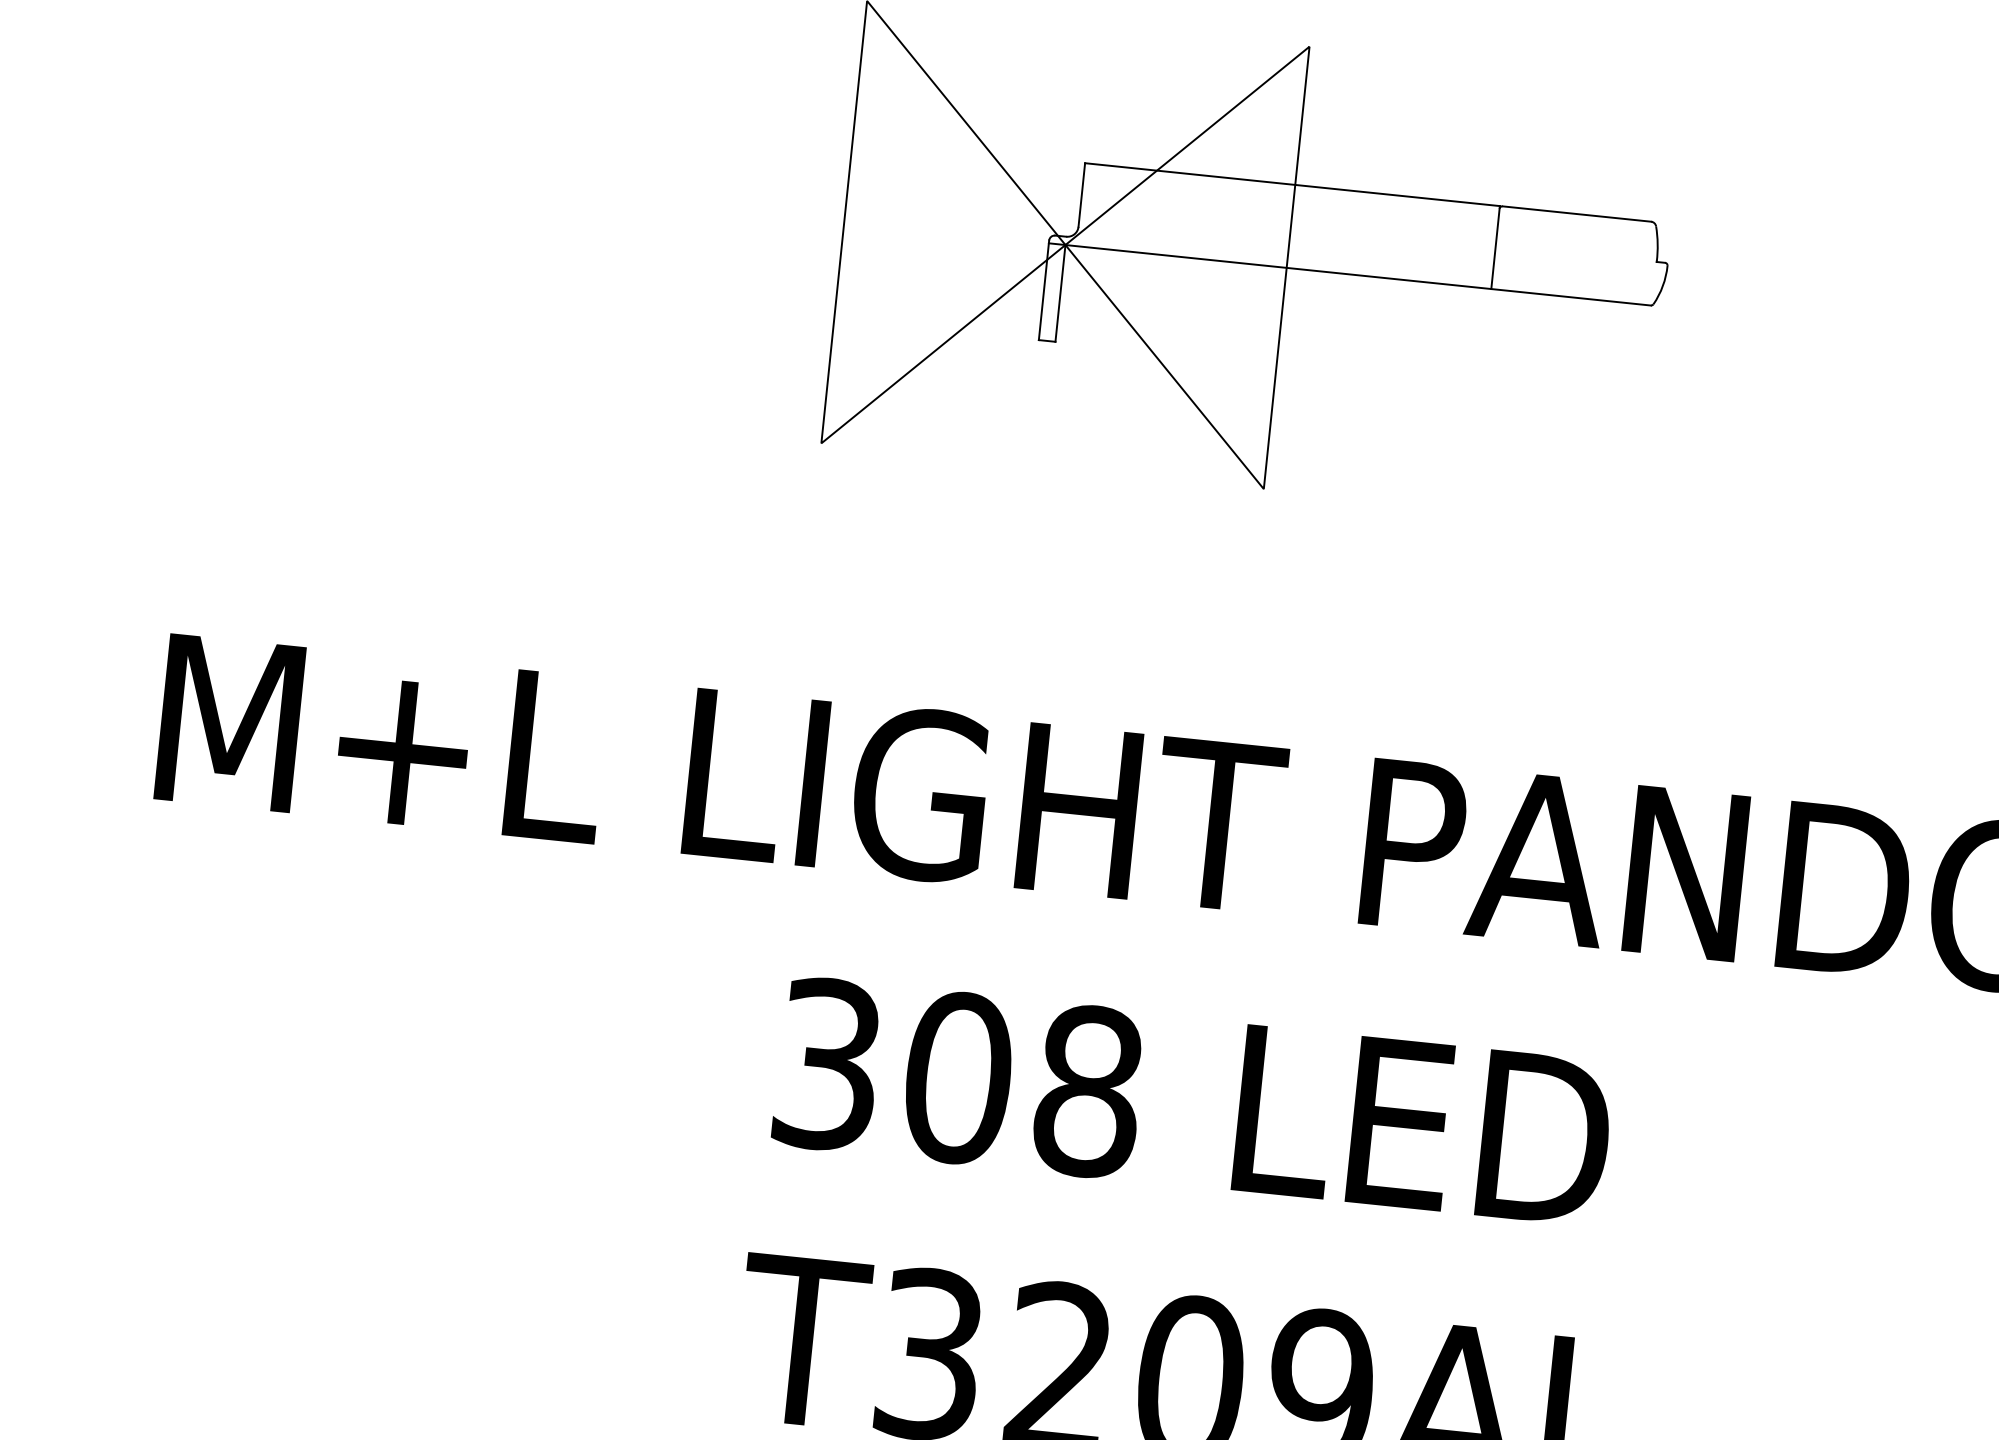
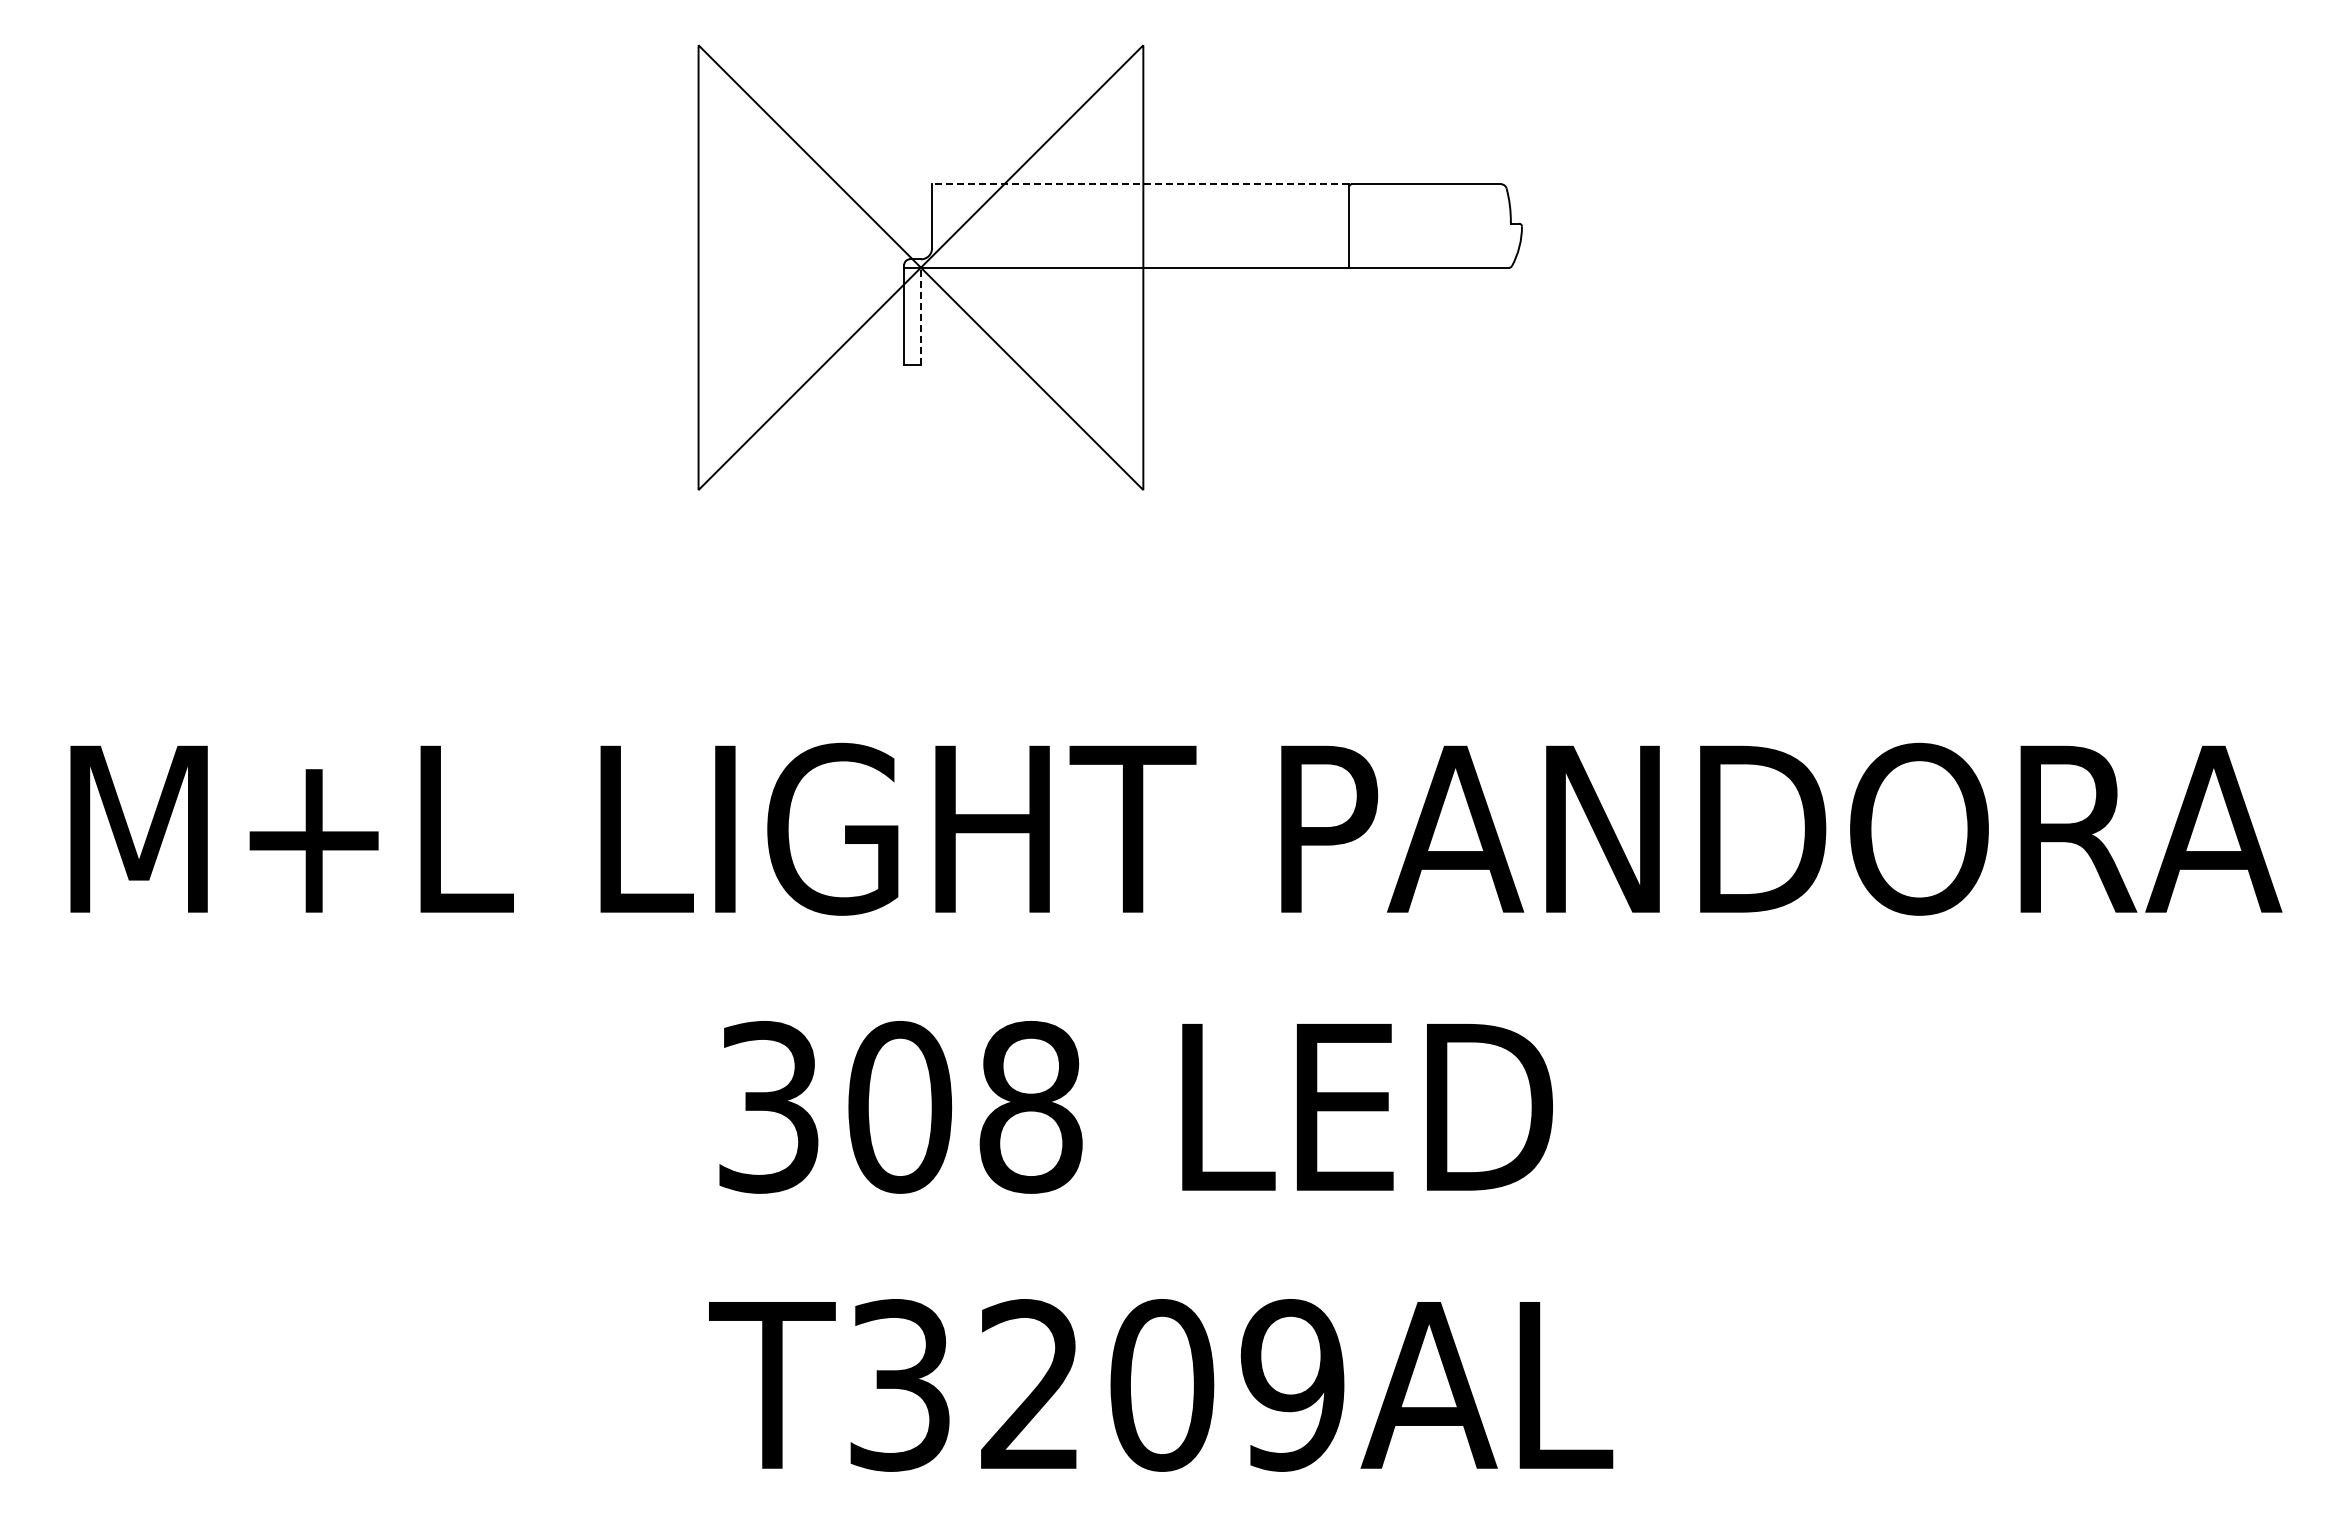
line: (1292, 184) -> (1140, 184), solid -> dashed
line: (1059, 293) -> (920, 316), solid -> dashed

